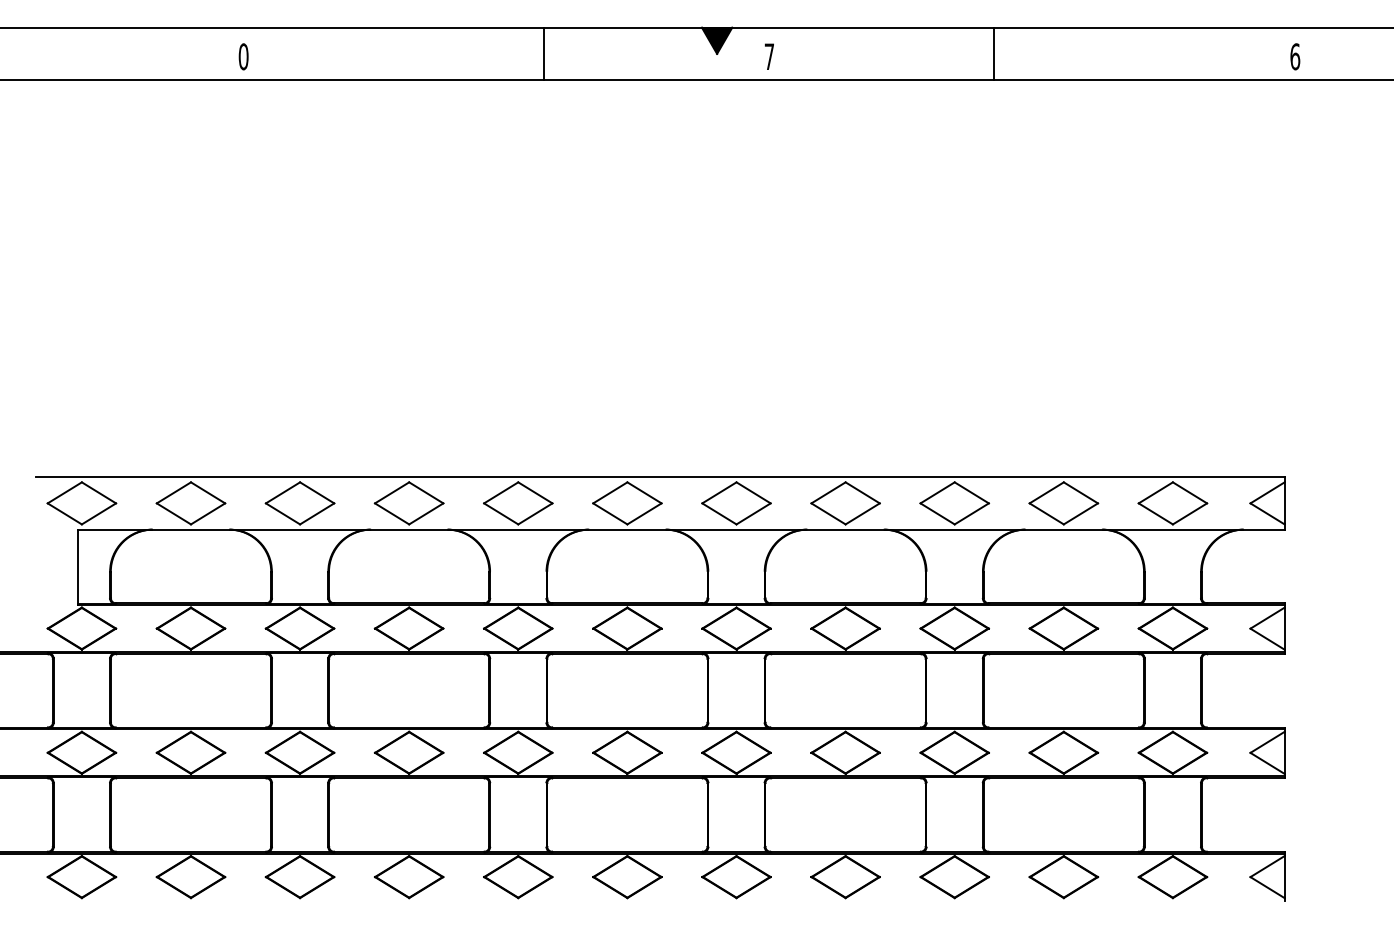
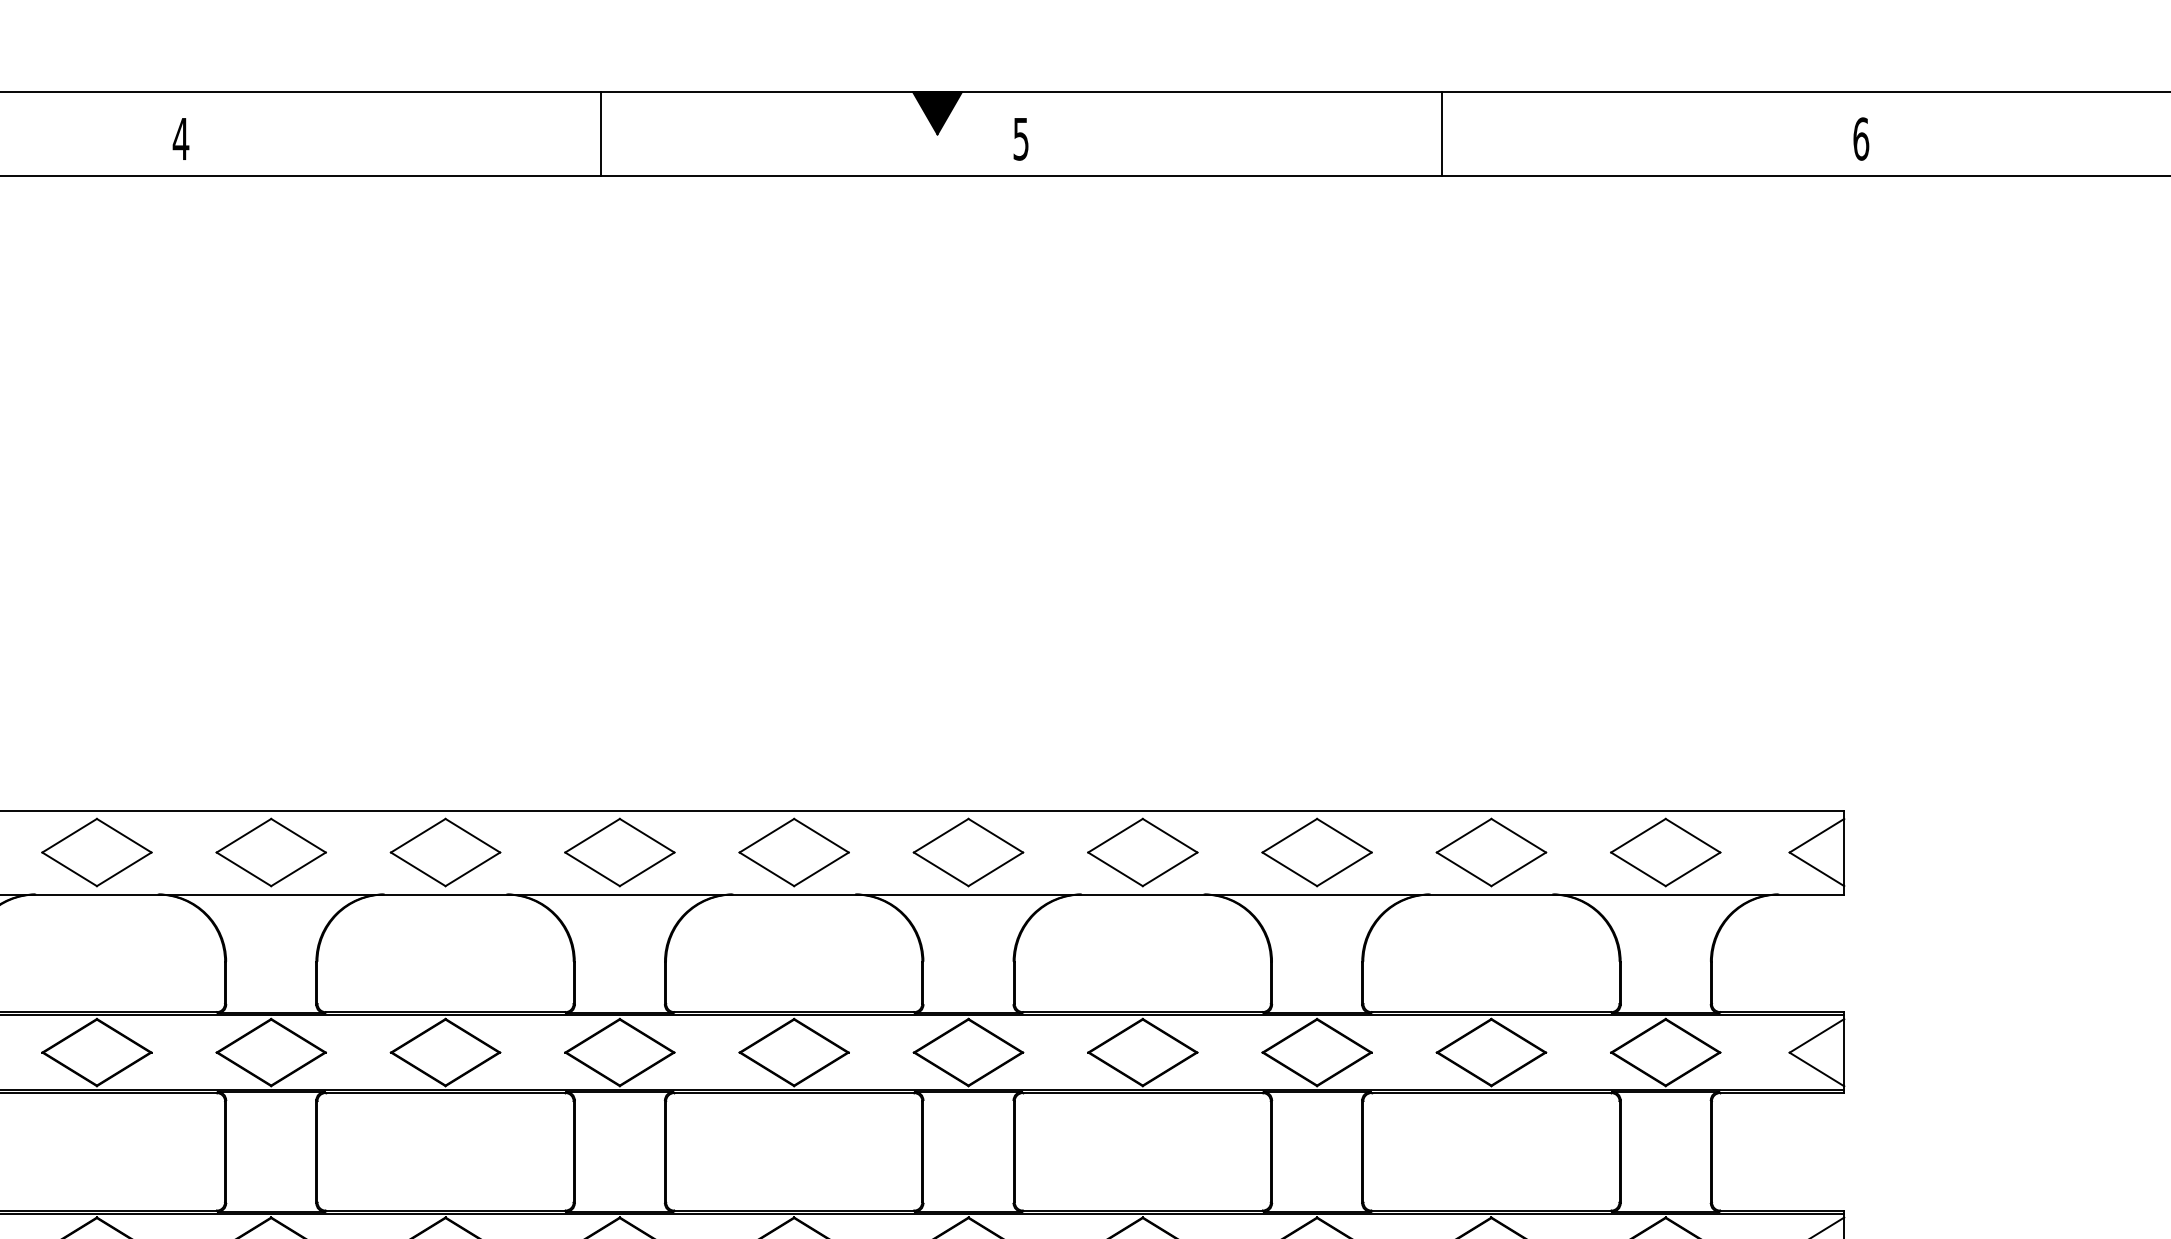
line: (543, 53) -> (601, 133), moved
line: (993, 53) -> (1441, 133), moved
text: (243, 56) -> (180, 138), 0 -> 4
text: (768, 56) -> (1019, 138), 7 -> 5

